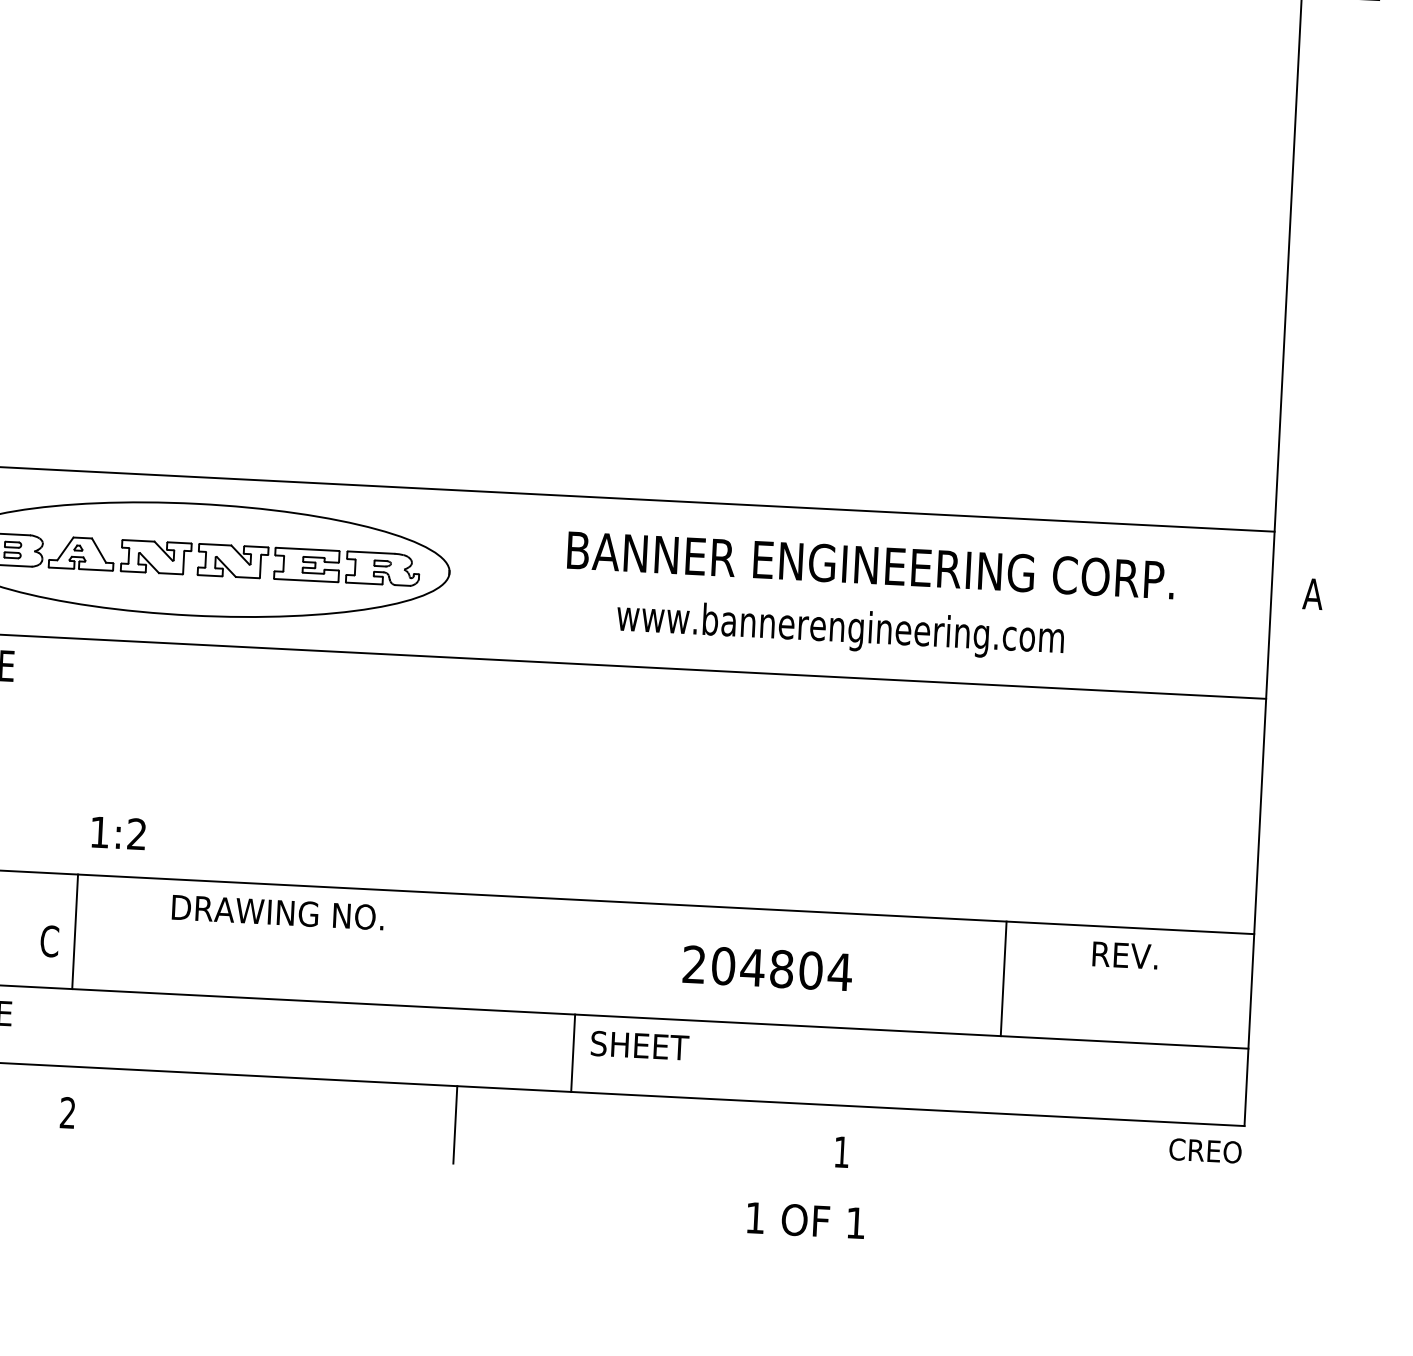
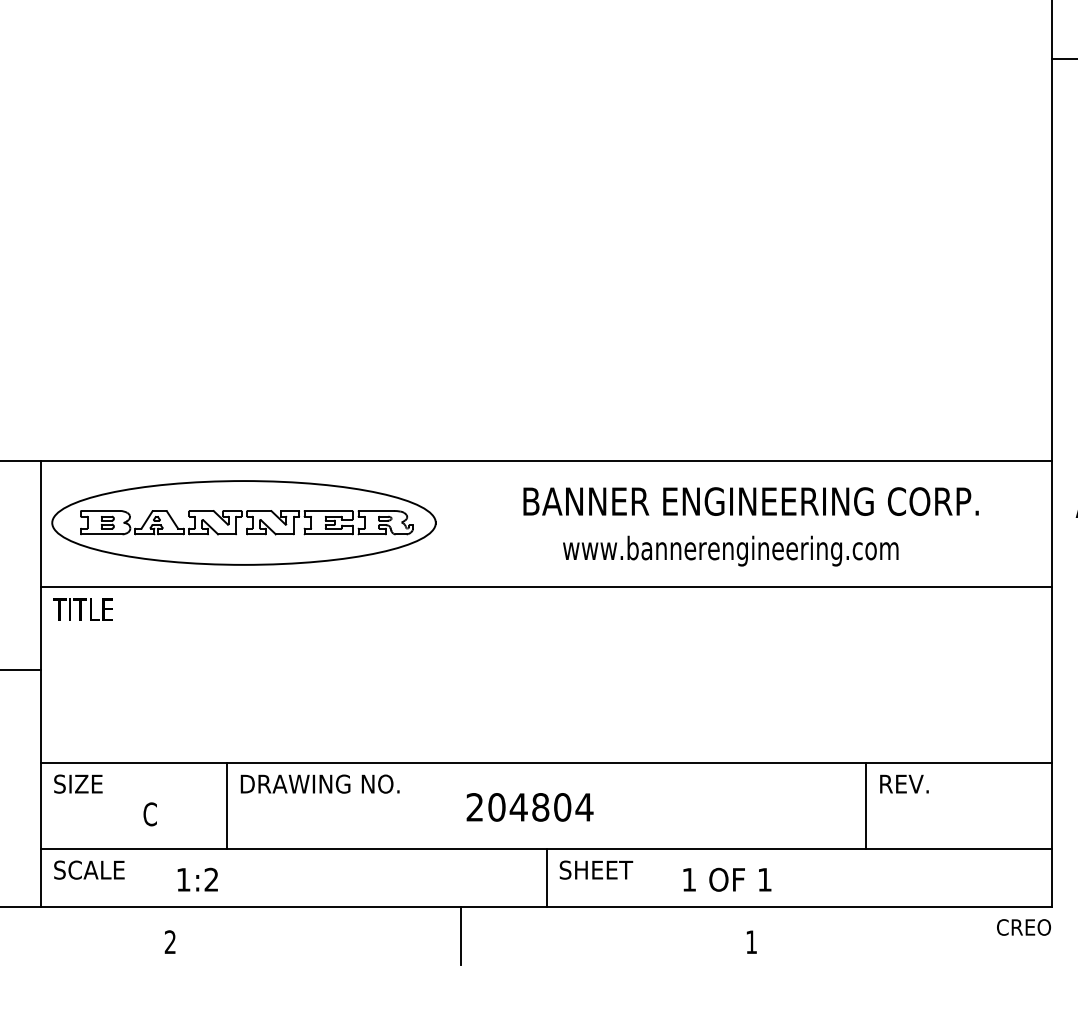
text: (118, 832) -> (197, 879), moved
line: (74, 932) -> (226, 806), moved
text: (1125, 954) -> (904, 783), moved
text: (766, 968) -> (529, 807), moved
text: (806, 1220) -> (727, 879), moved

